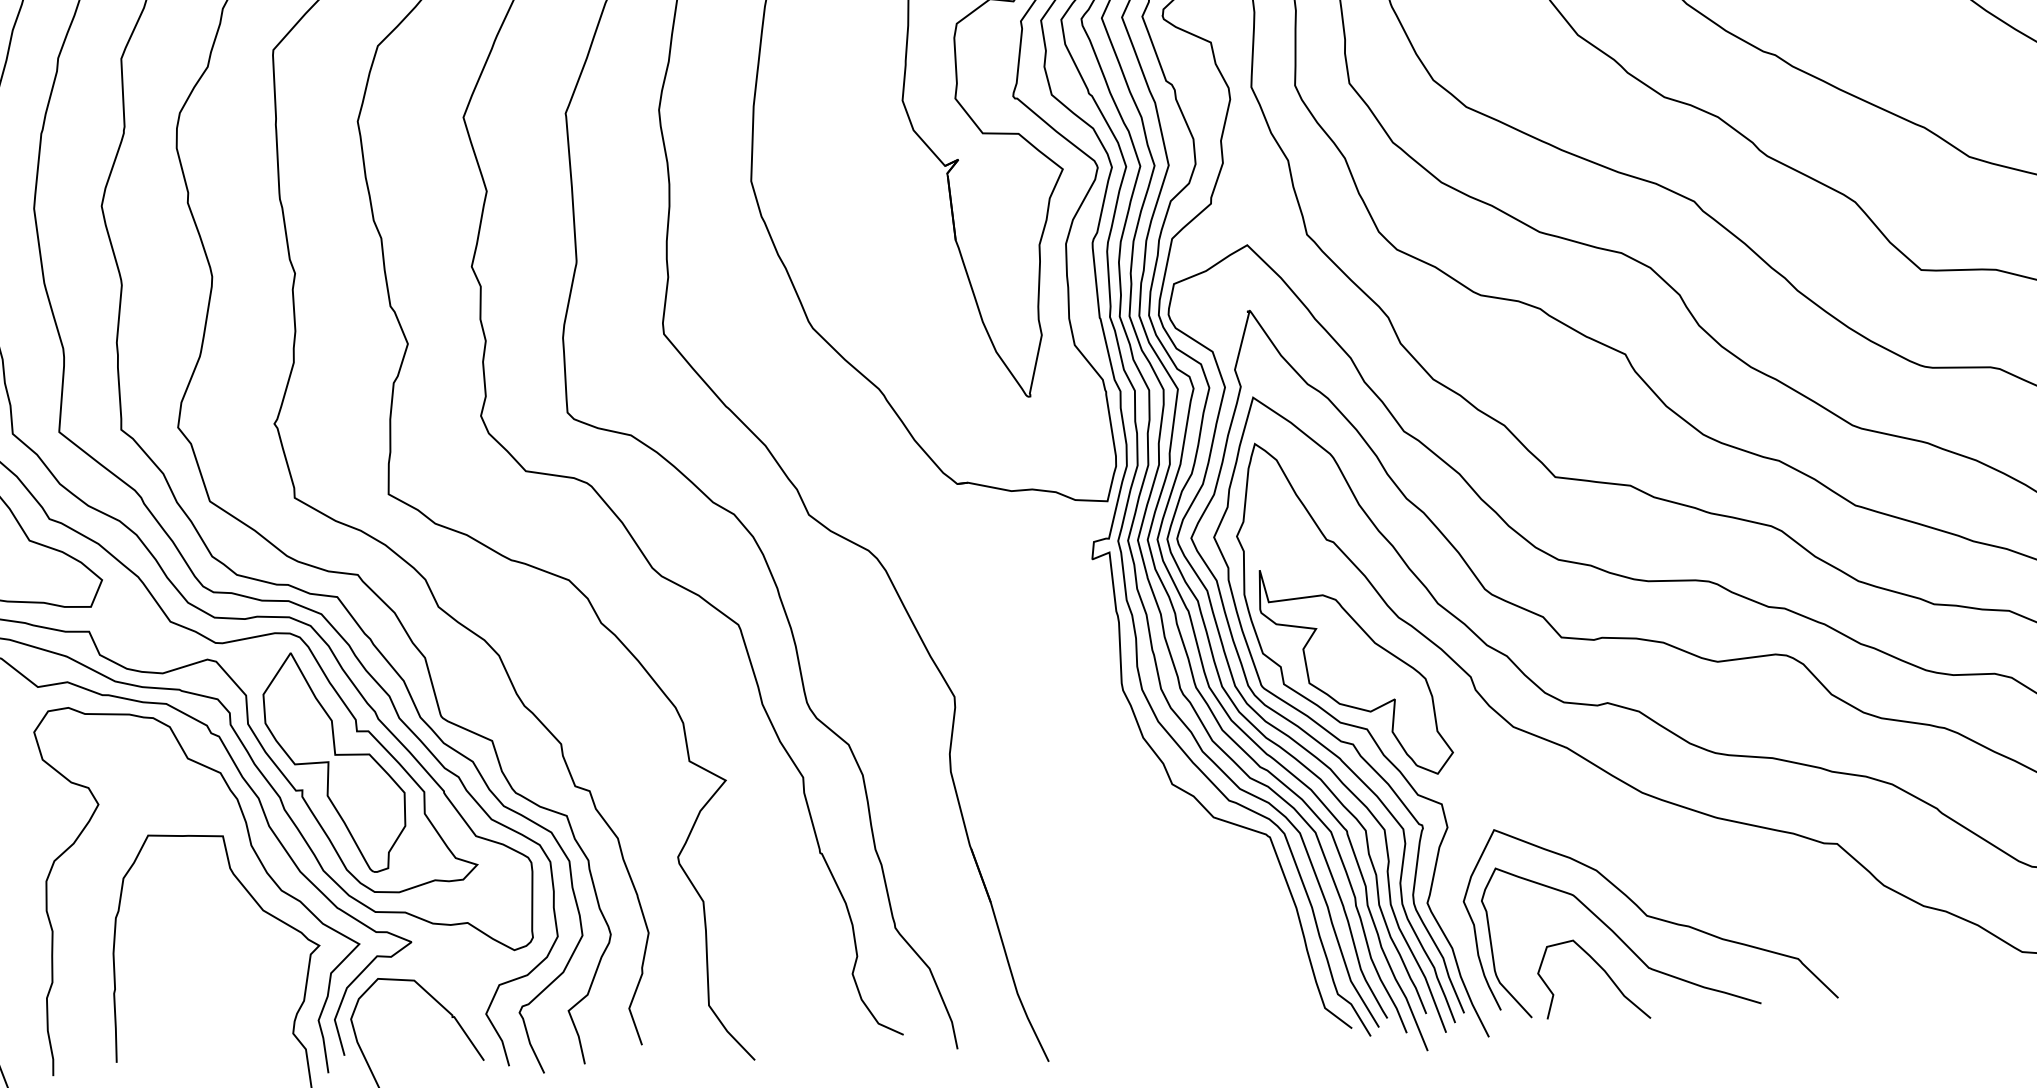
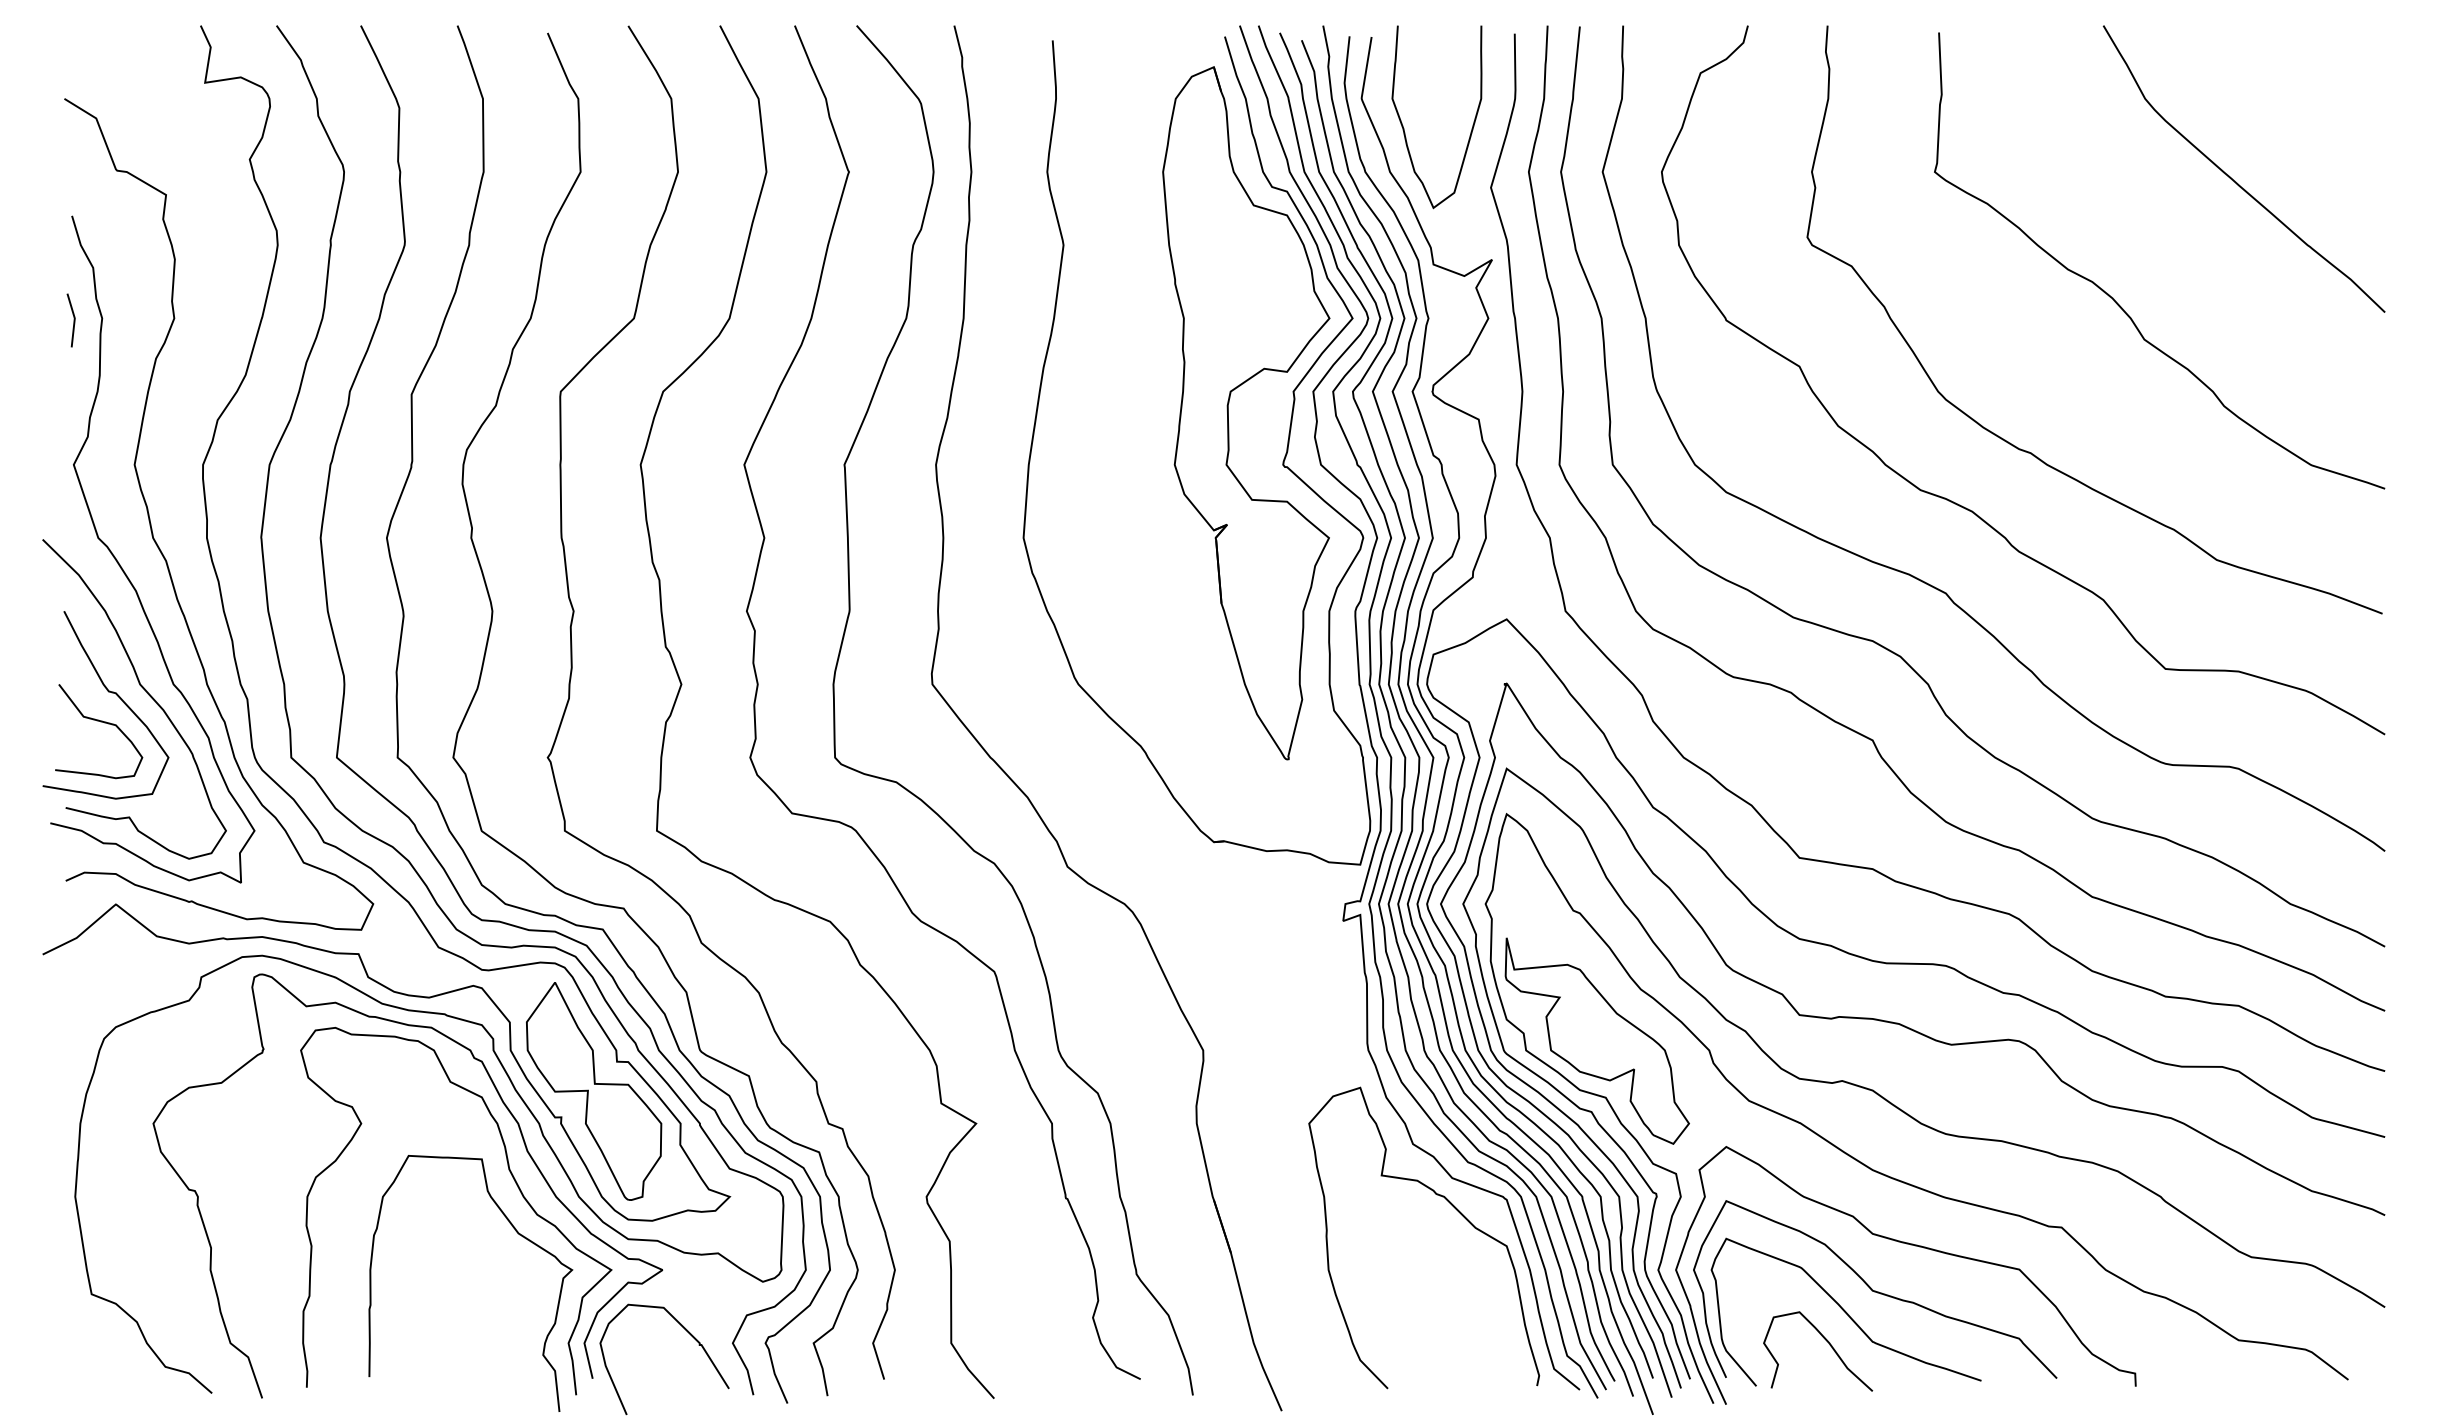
curve: (1216, 847) -> (1453, 1207), added
curve: (1683, 868) -> (1910, 1245), added

